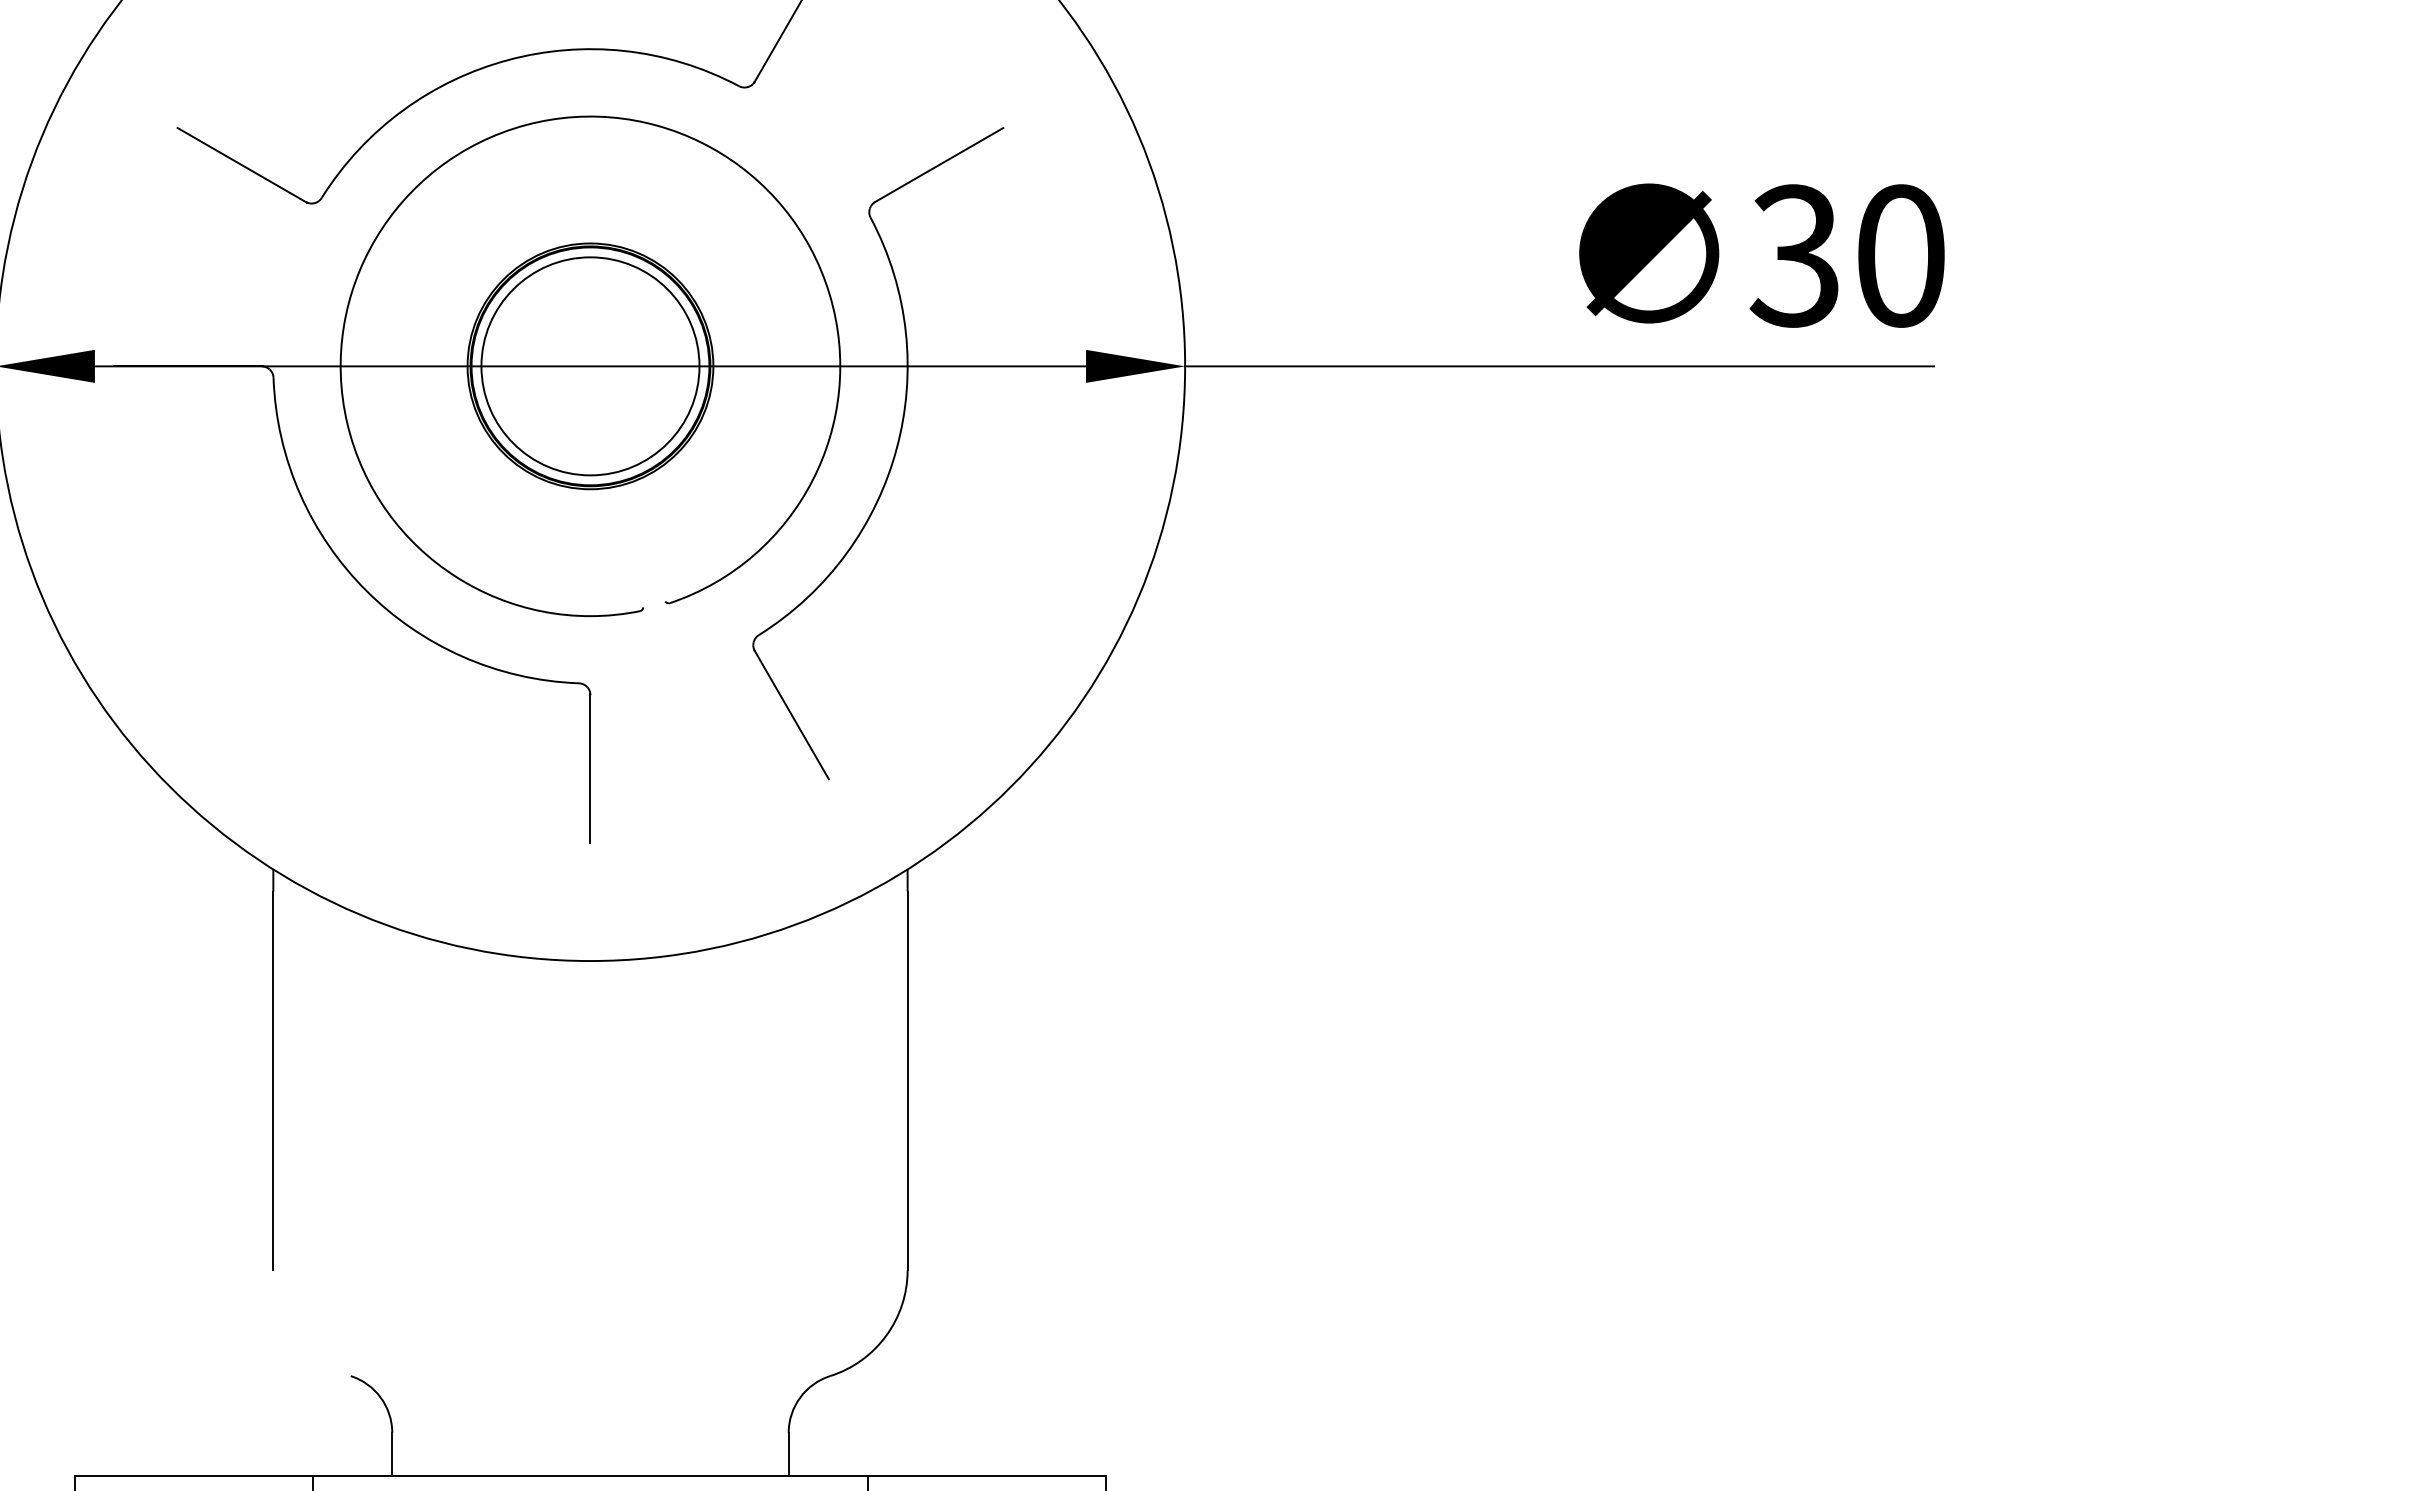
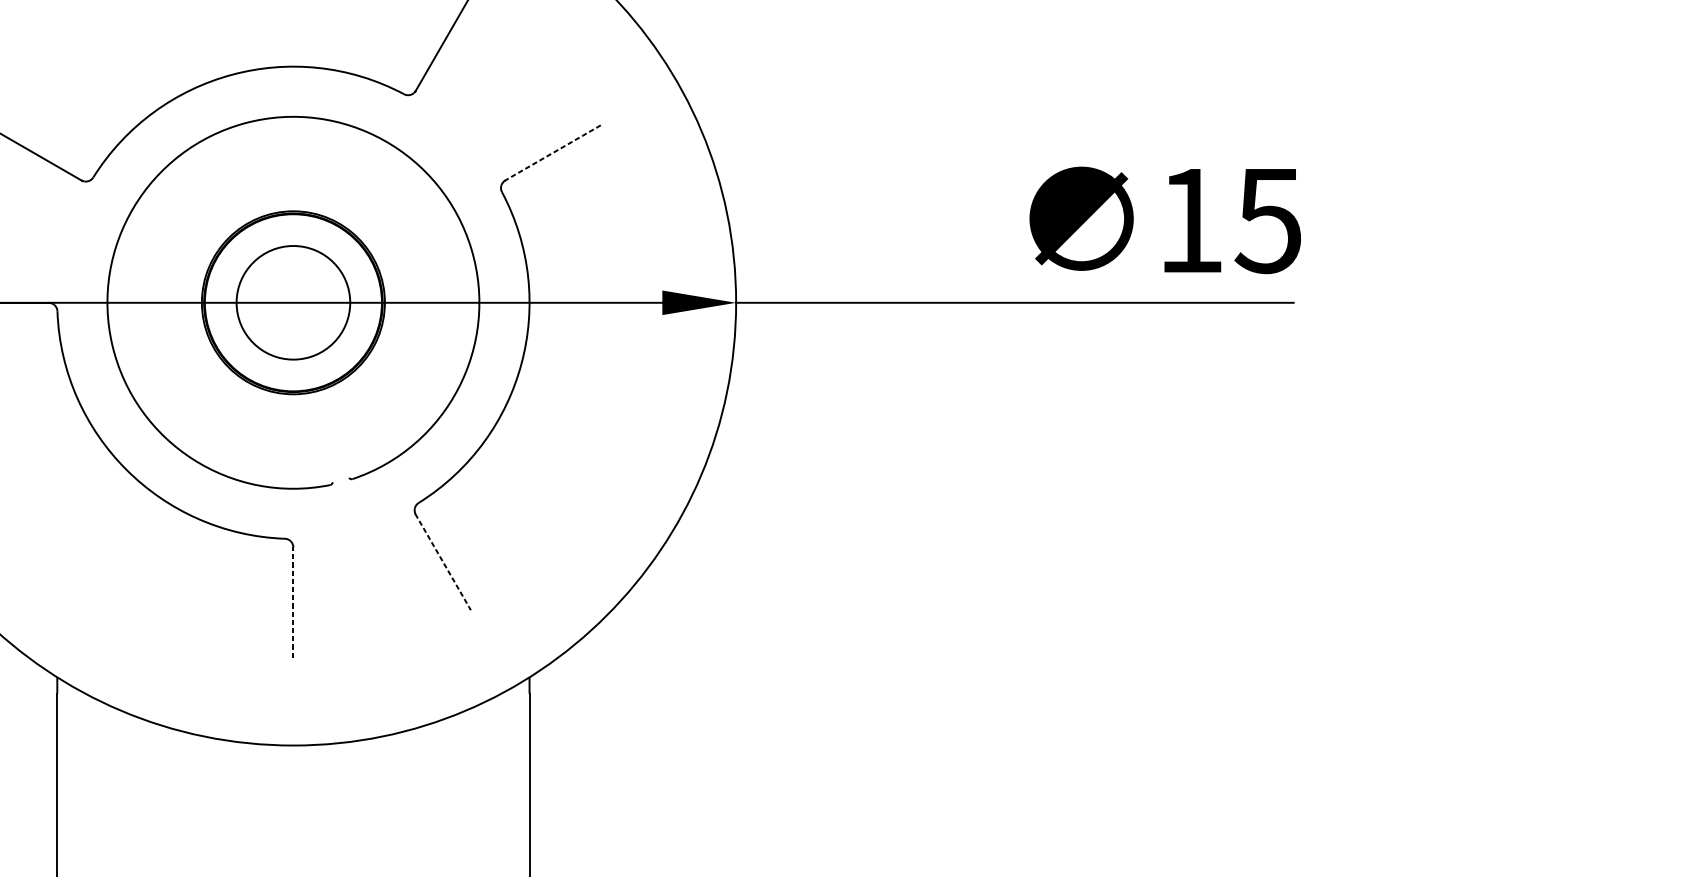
line: (938, 165) -> (552, 153), solid -> dashed
text: (1846, 255) -> (1228, 220), 30 -> 15
circle: (590, 366) -> (293, 302), size x0.7
line: (791, 714) -> (443, 561), solid -> dashed
line: (590, 768) -> (293, 602), solid -> dashed

